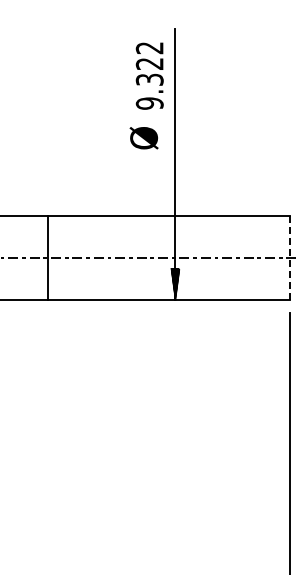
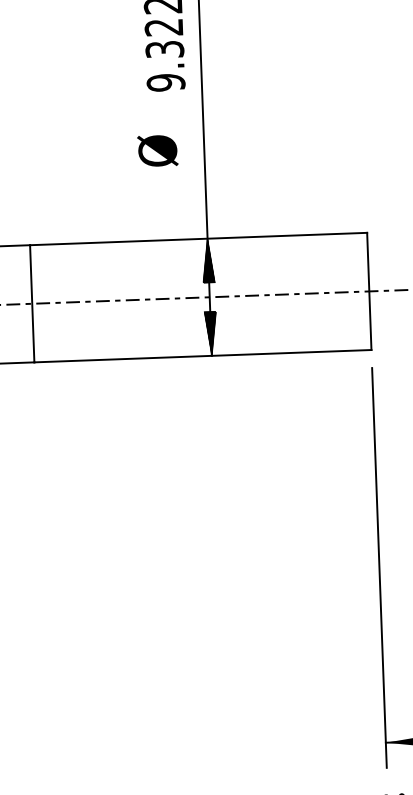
text: (143, 138) -> (157, 151), moved
hatch: (175, 231) -> (208, 259), added
line: (289, 258) -> (368, 291), dashed -> solid

